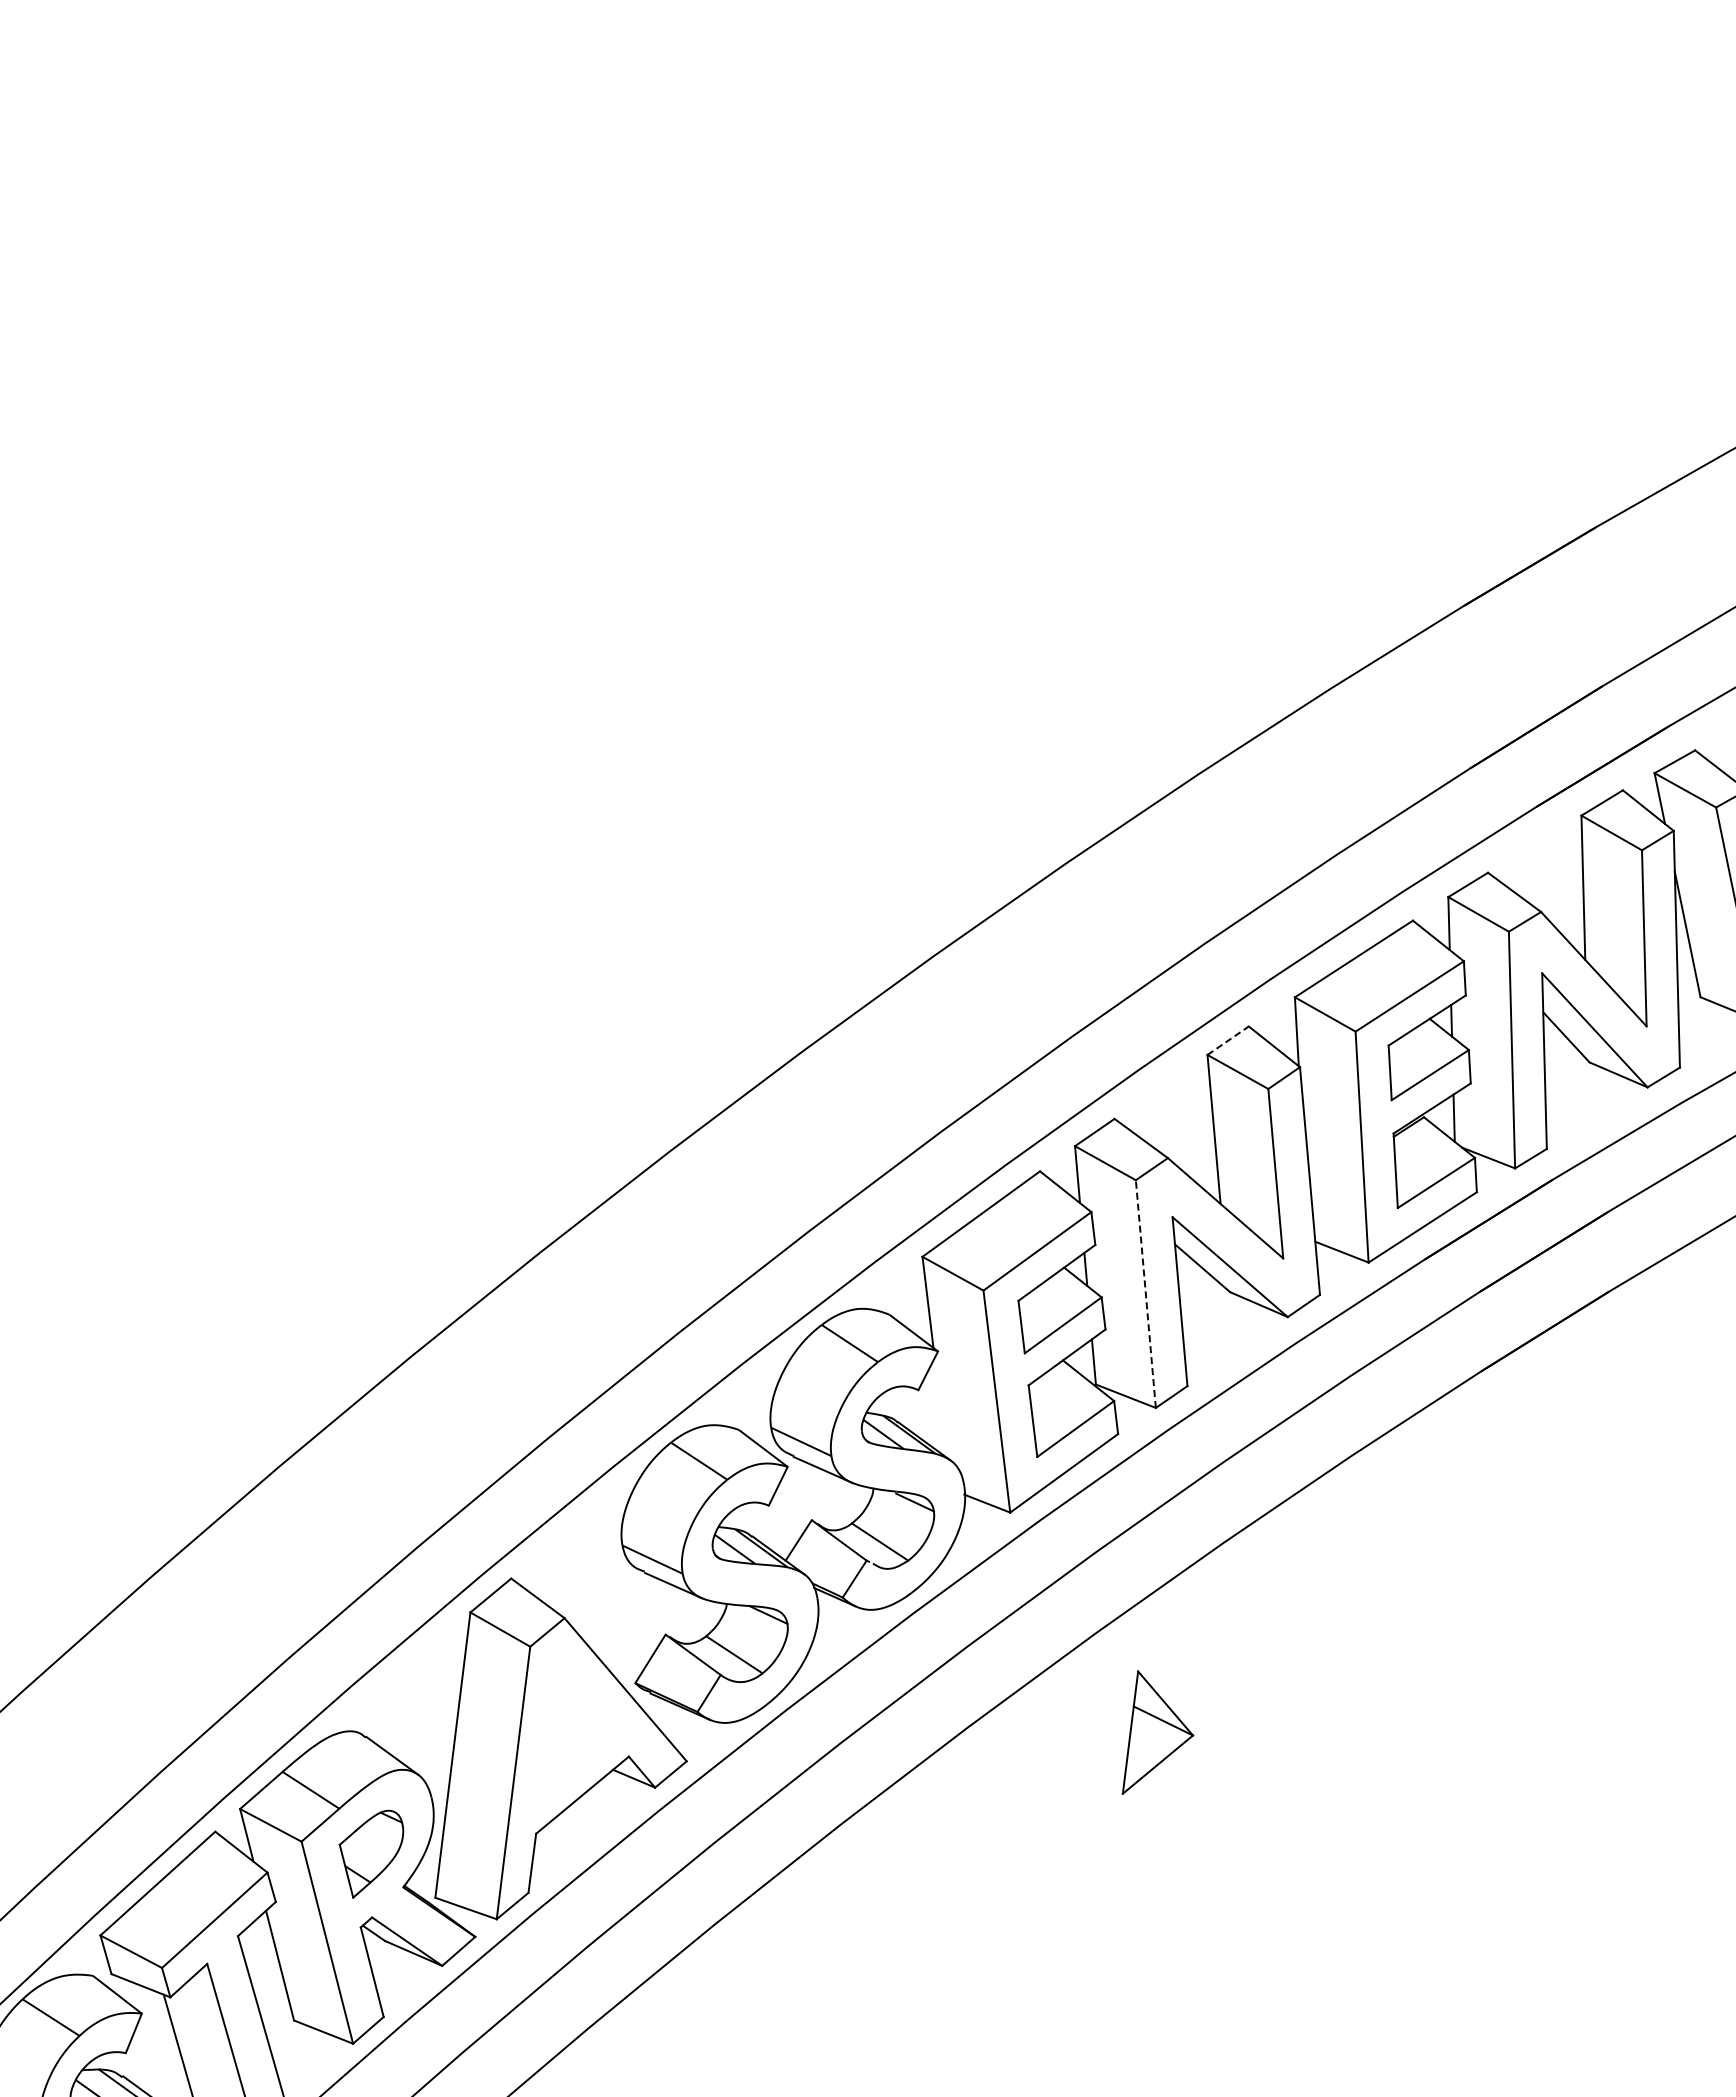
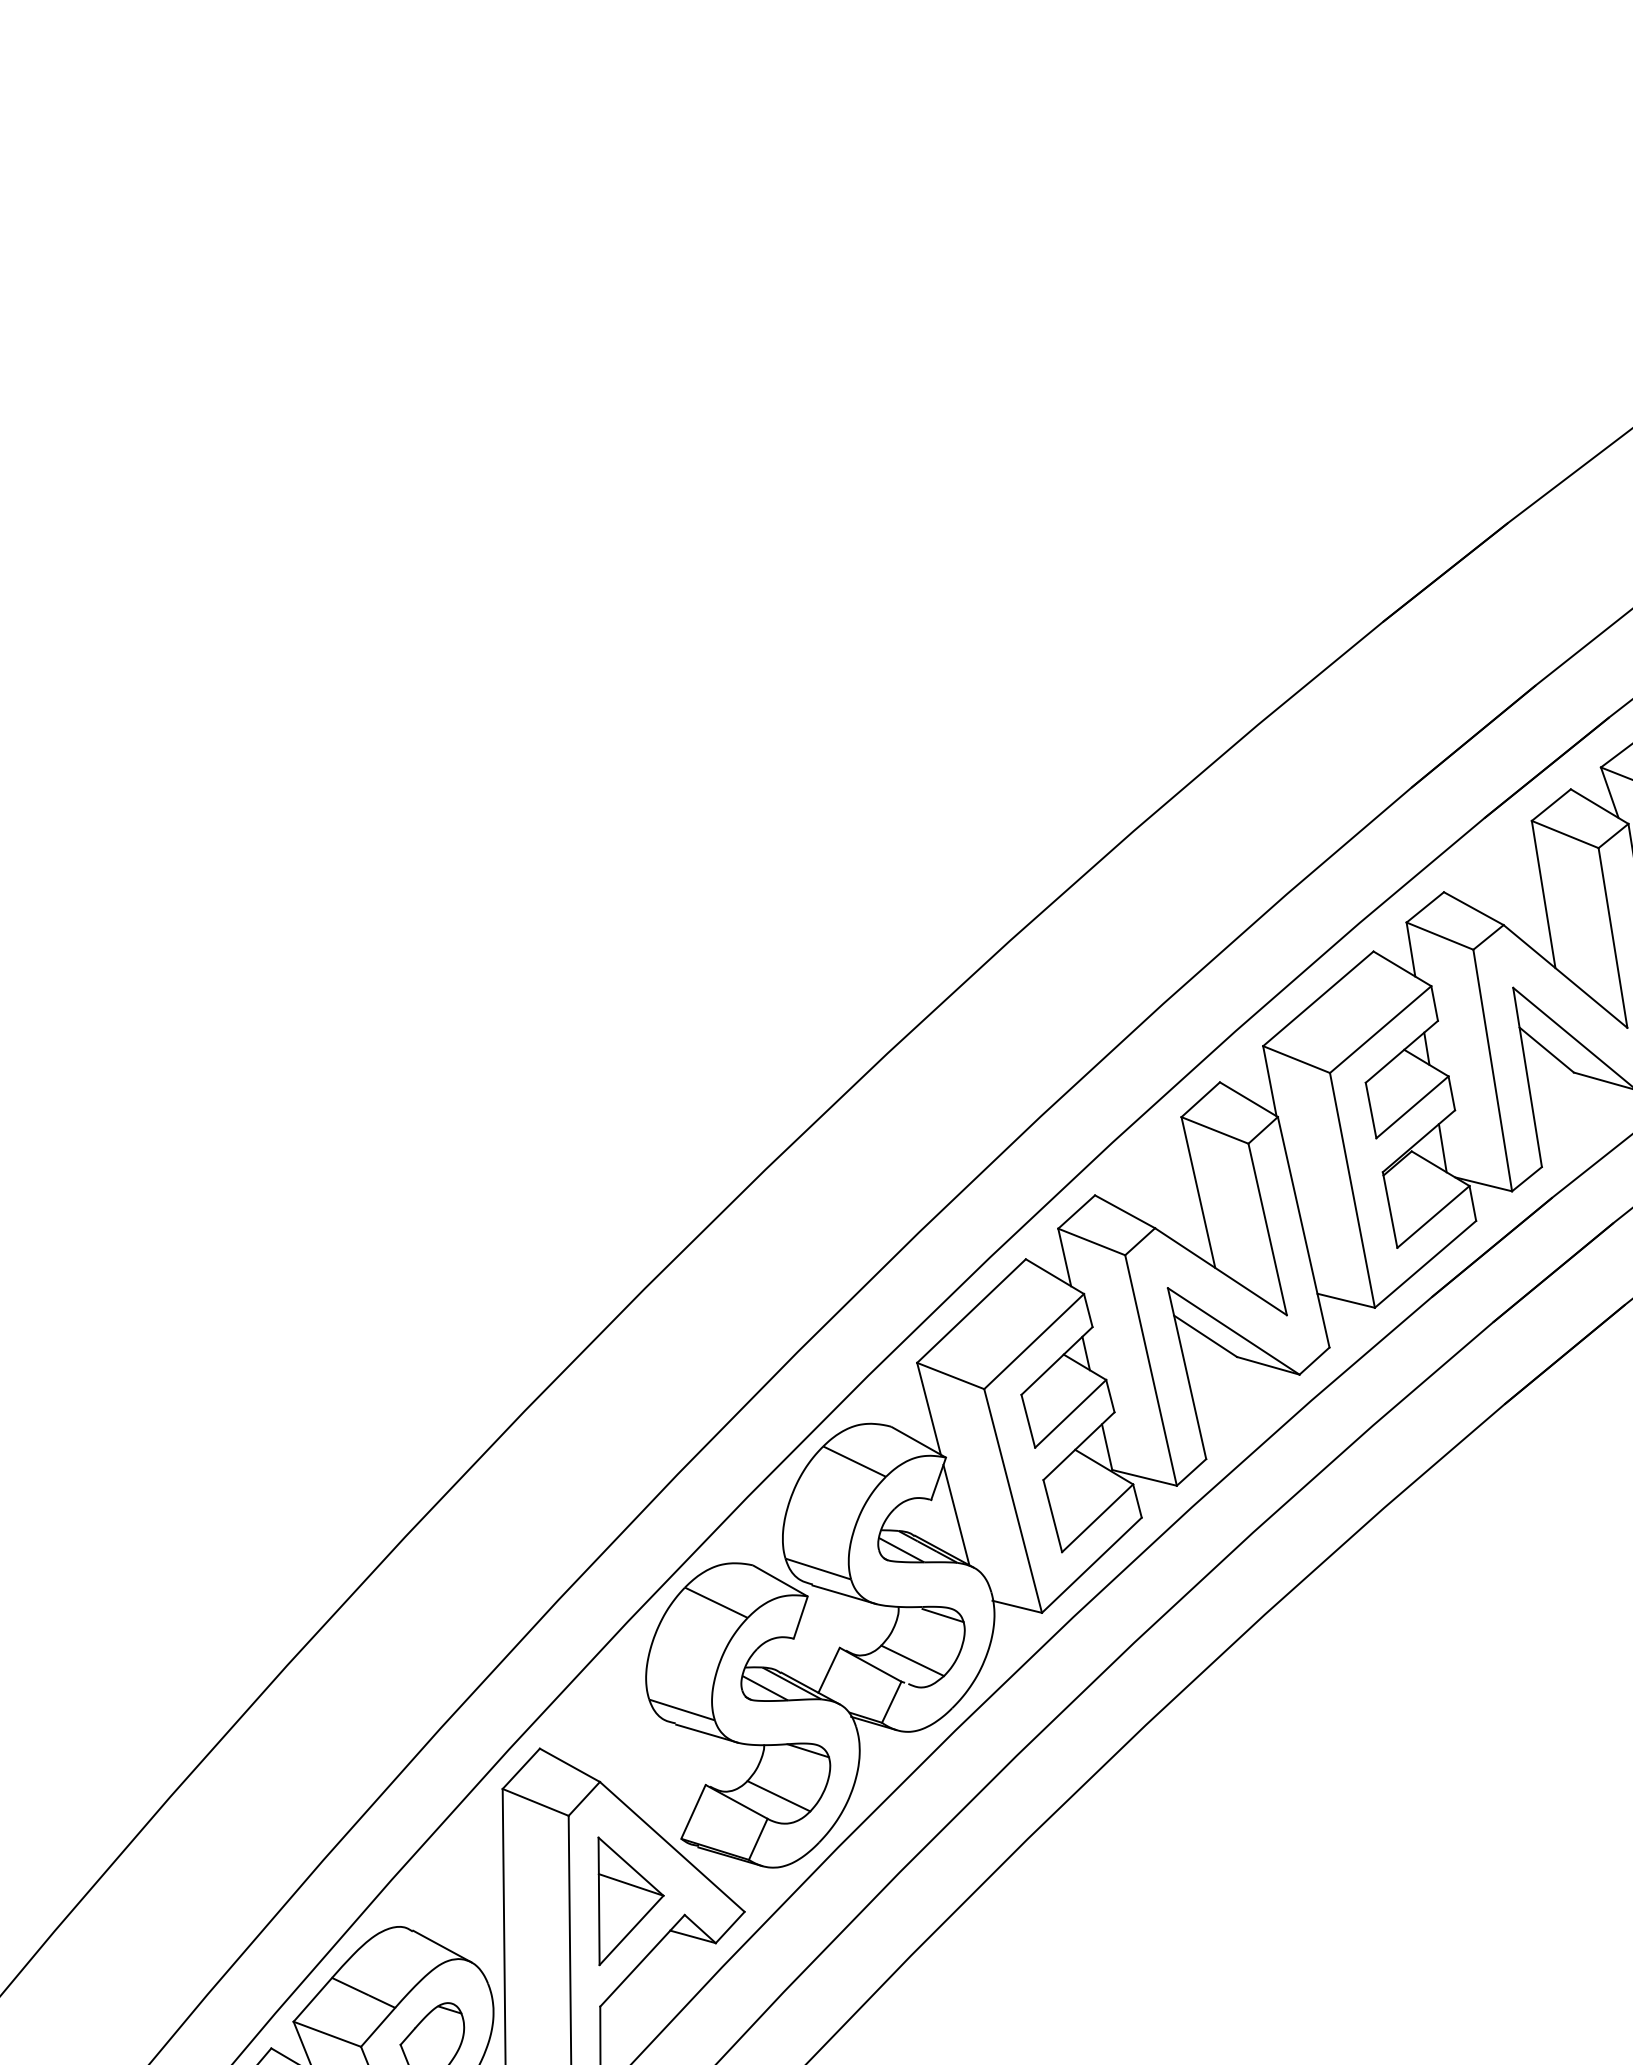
line: (1228, 1040) -> (1201, 1099), dashed -> solid
line: (1145, 1293) -> (1150, 1369), dashed -> solid
line: (940, 1407) -> (956, 1514), added
part: (1157, 1732) -> (626, 1897), moved

